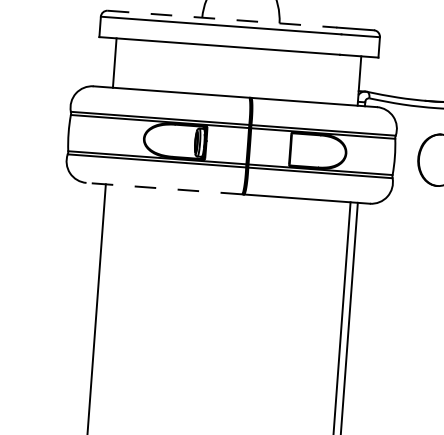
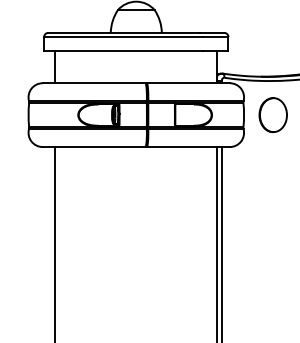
line: (223, 18) -> (124, 32), dashed -> solid
line: (163, 189) -> (93, 147), dashed -> solid

